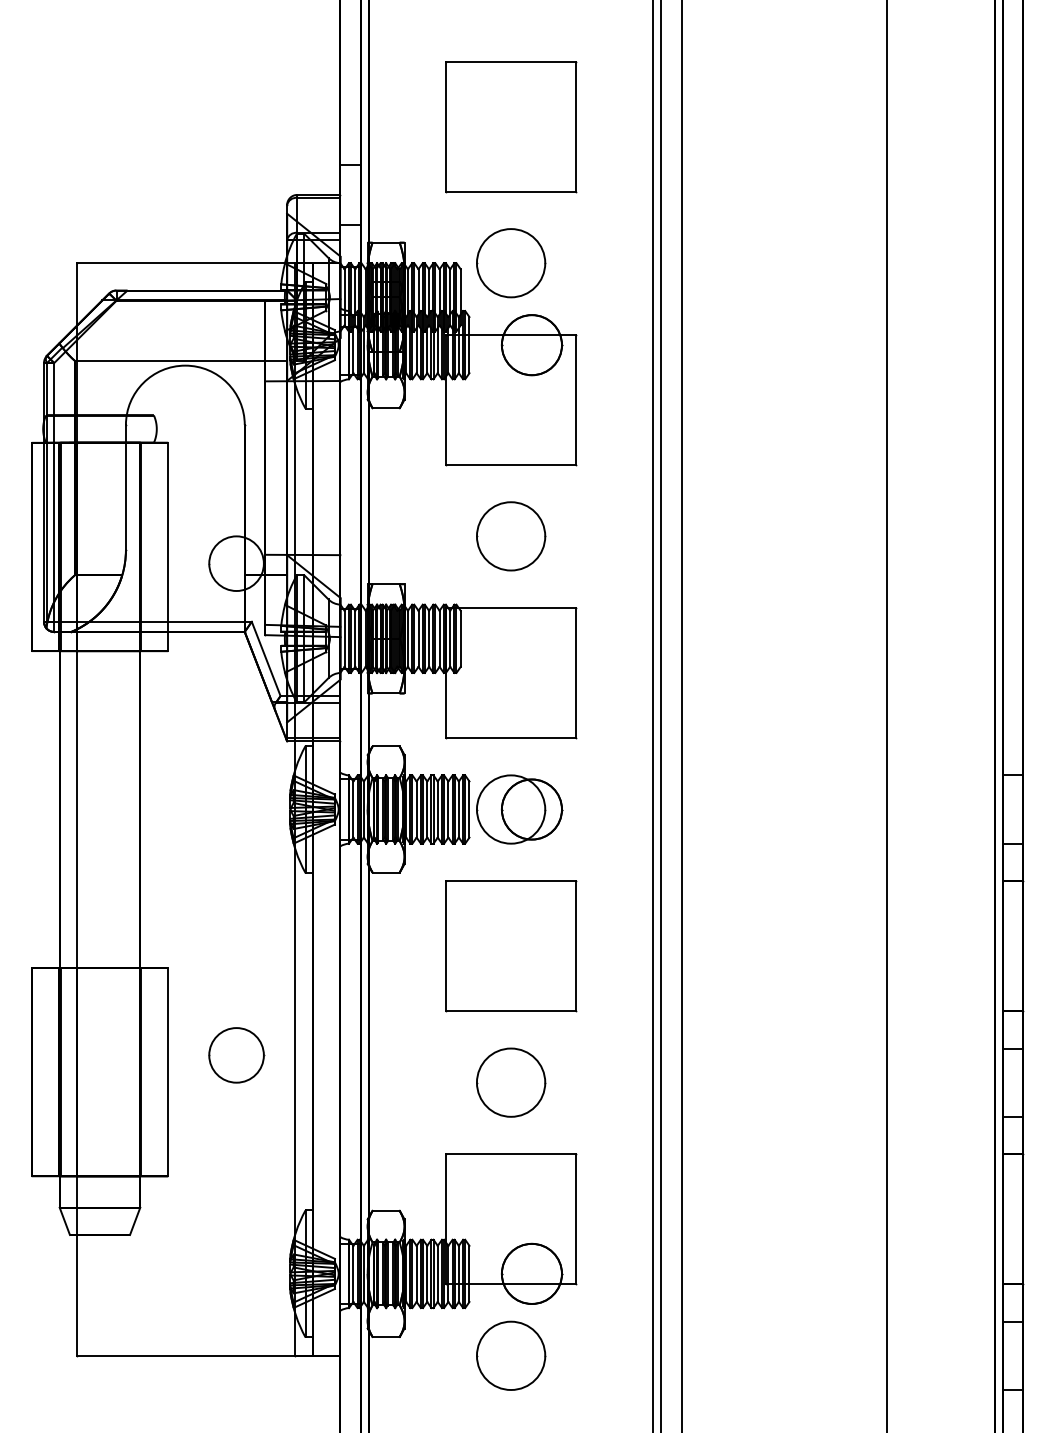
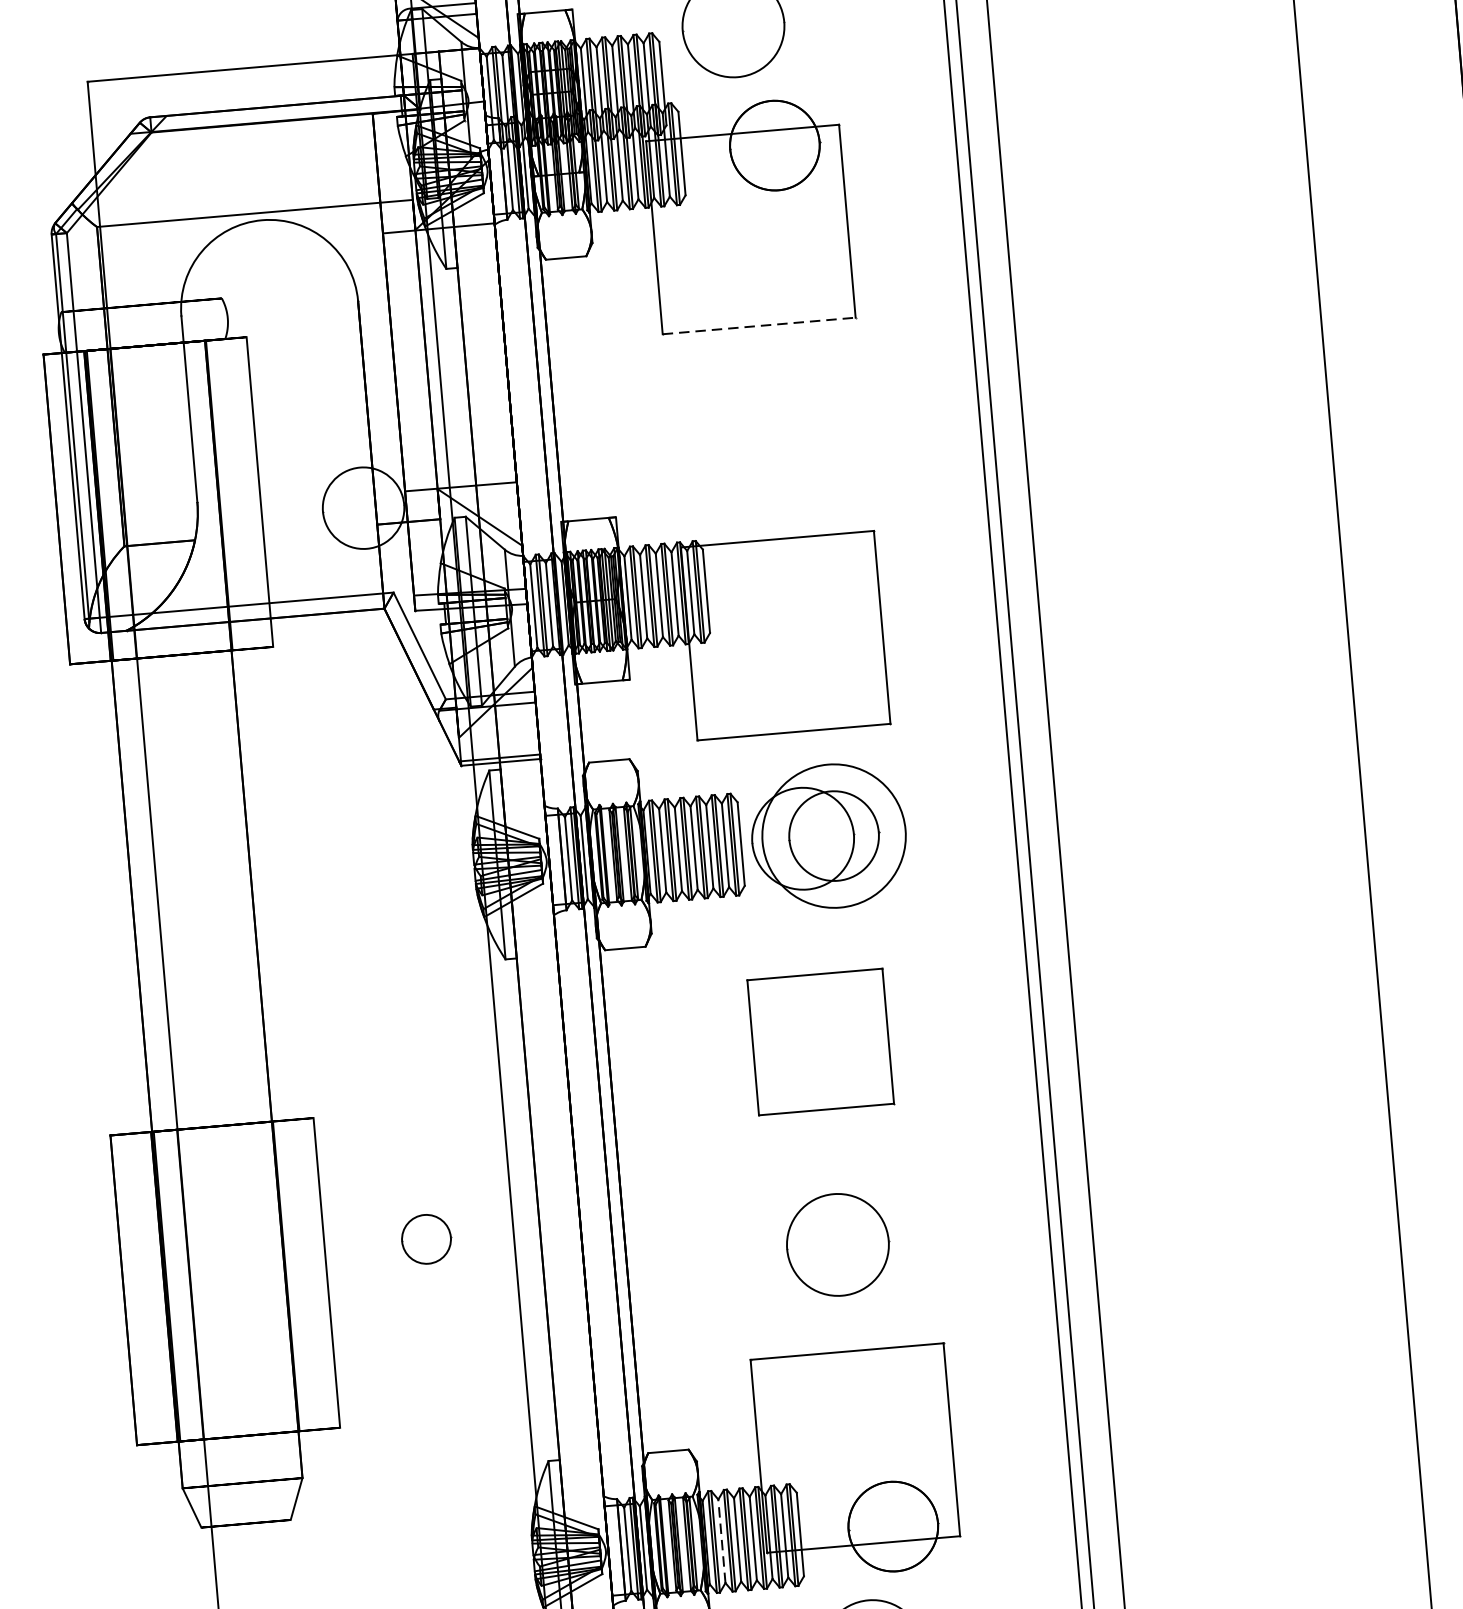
line: (511, 464) -> (759, 325), solid -> dashed
circle: (511, 536) -> (768, 432), removed
circle: (531, 809) -> (833, 836), size x1.6
part: (511, 946) -> (821, 1042), size x0.7
part: (236, 1055) -> (426, 1239), size x0.6
line: (416, 1273) -> (721, 1540), solid -> dashed

